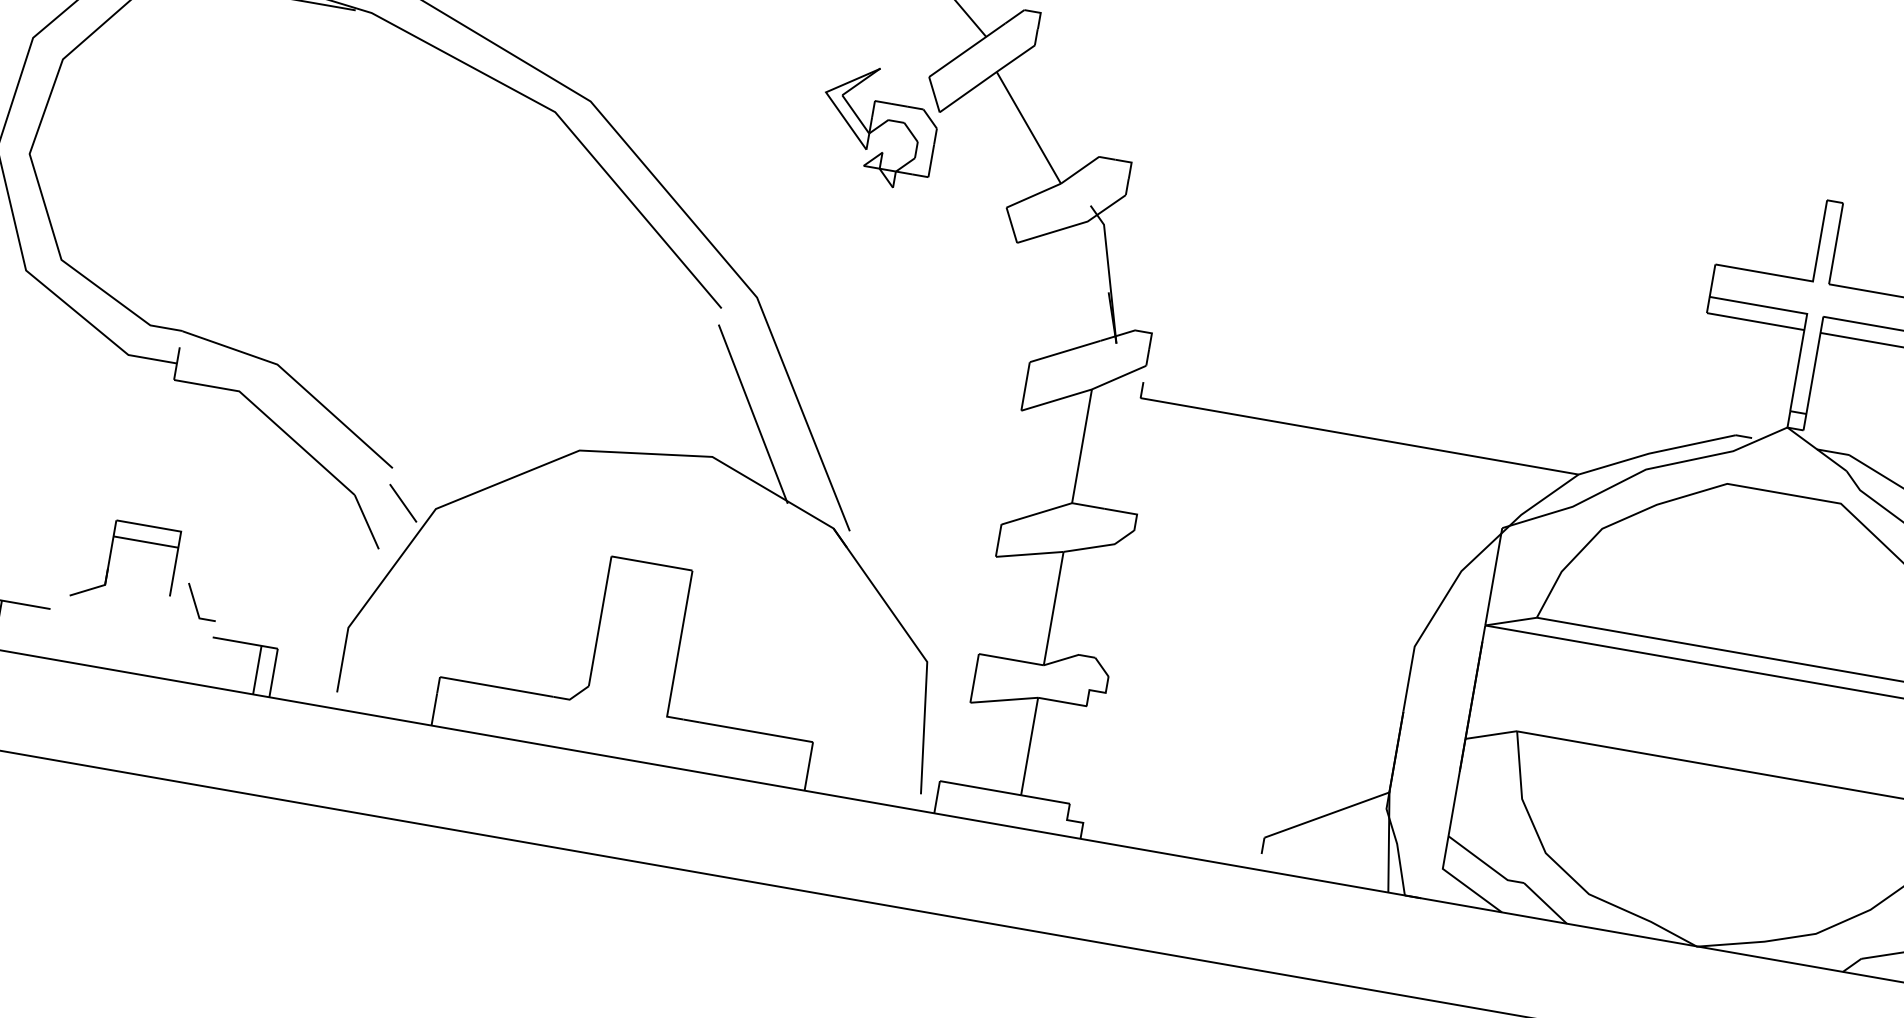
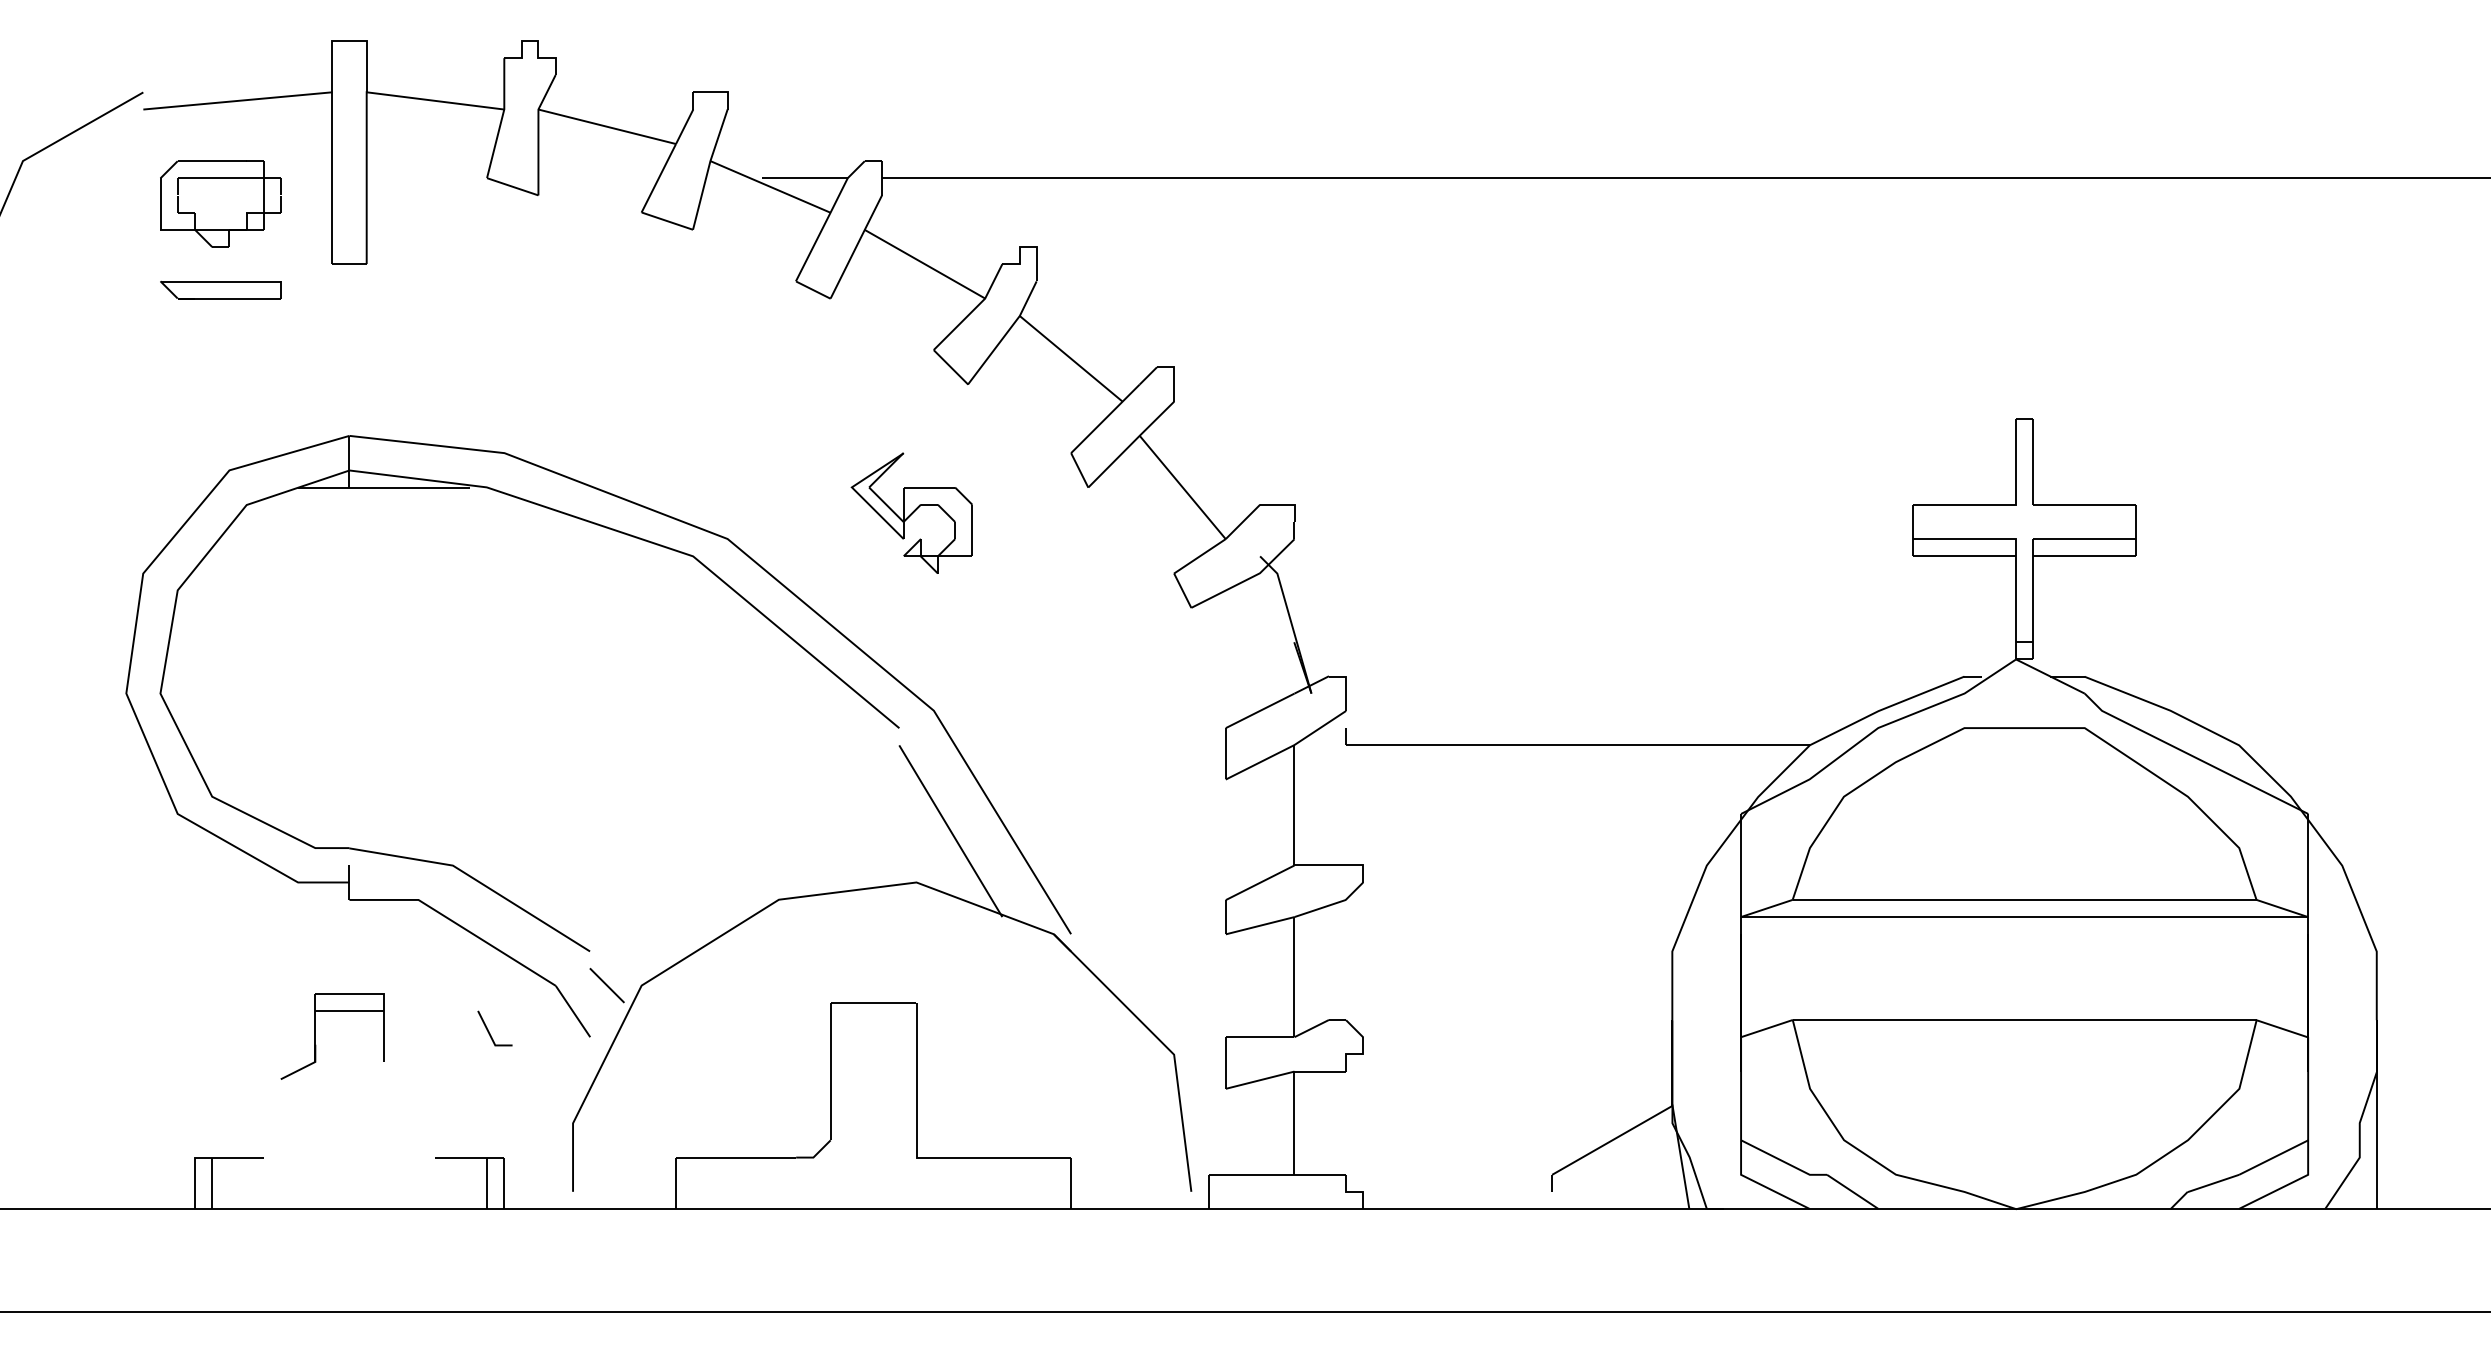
part: (878, 125) -> (911, 512), moved
part: (109, 560) -> (315, 1036), moved
curve: (196, 604) -> (489, 1031), moved

